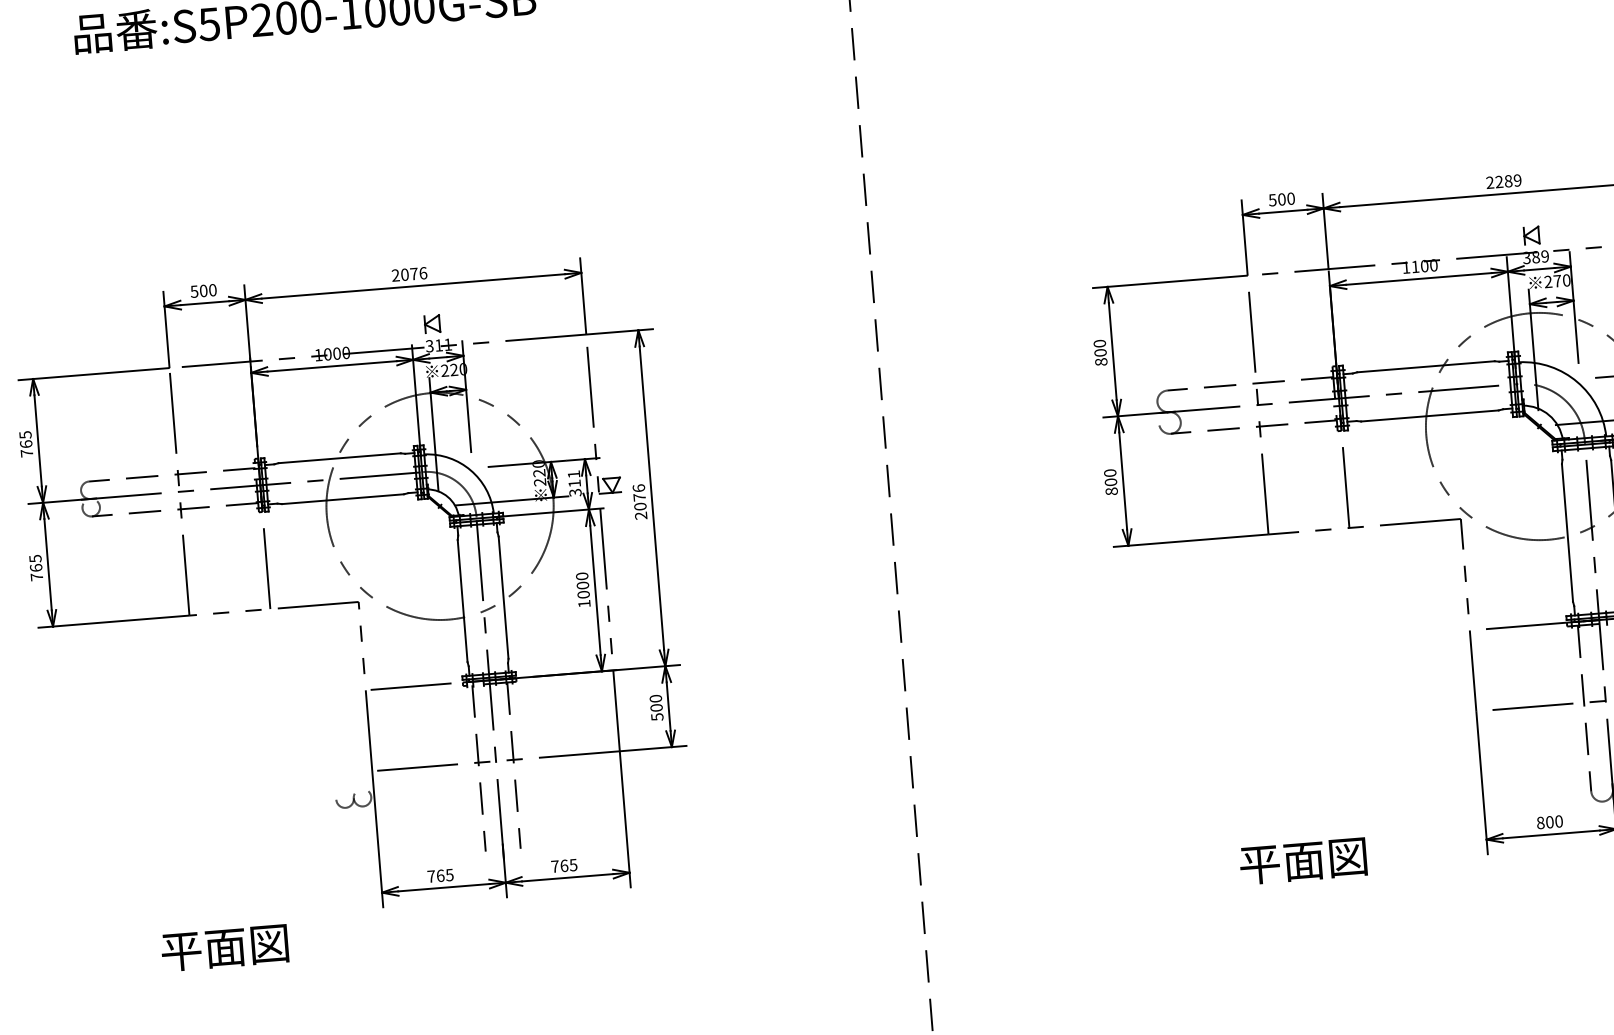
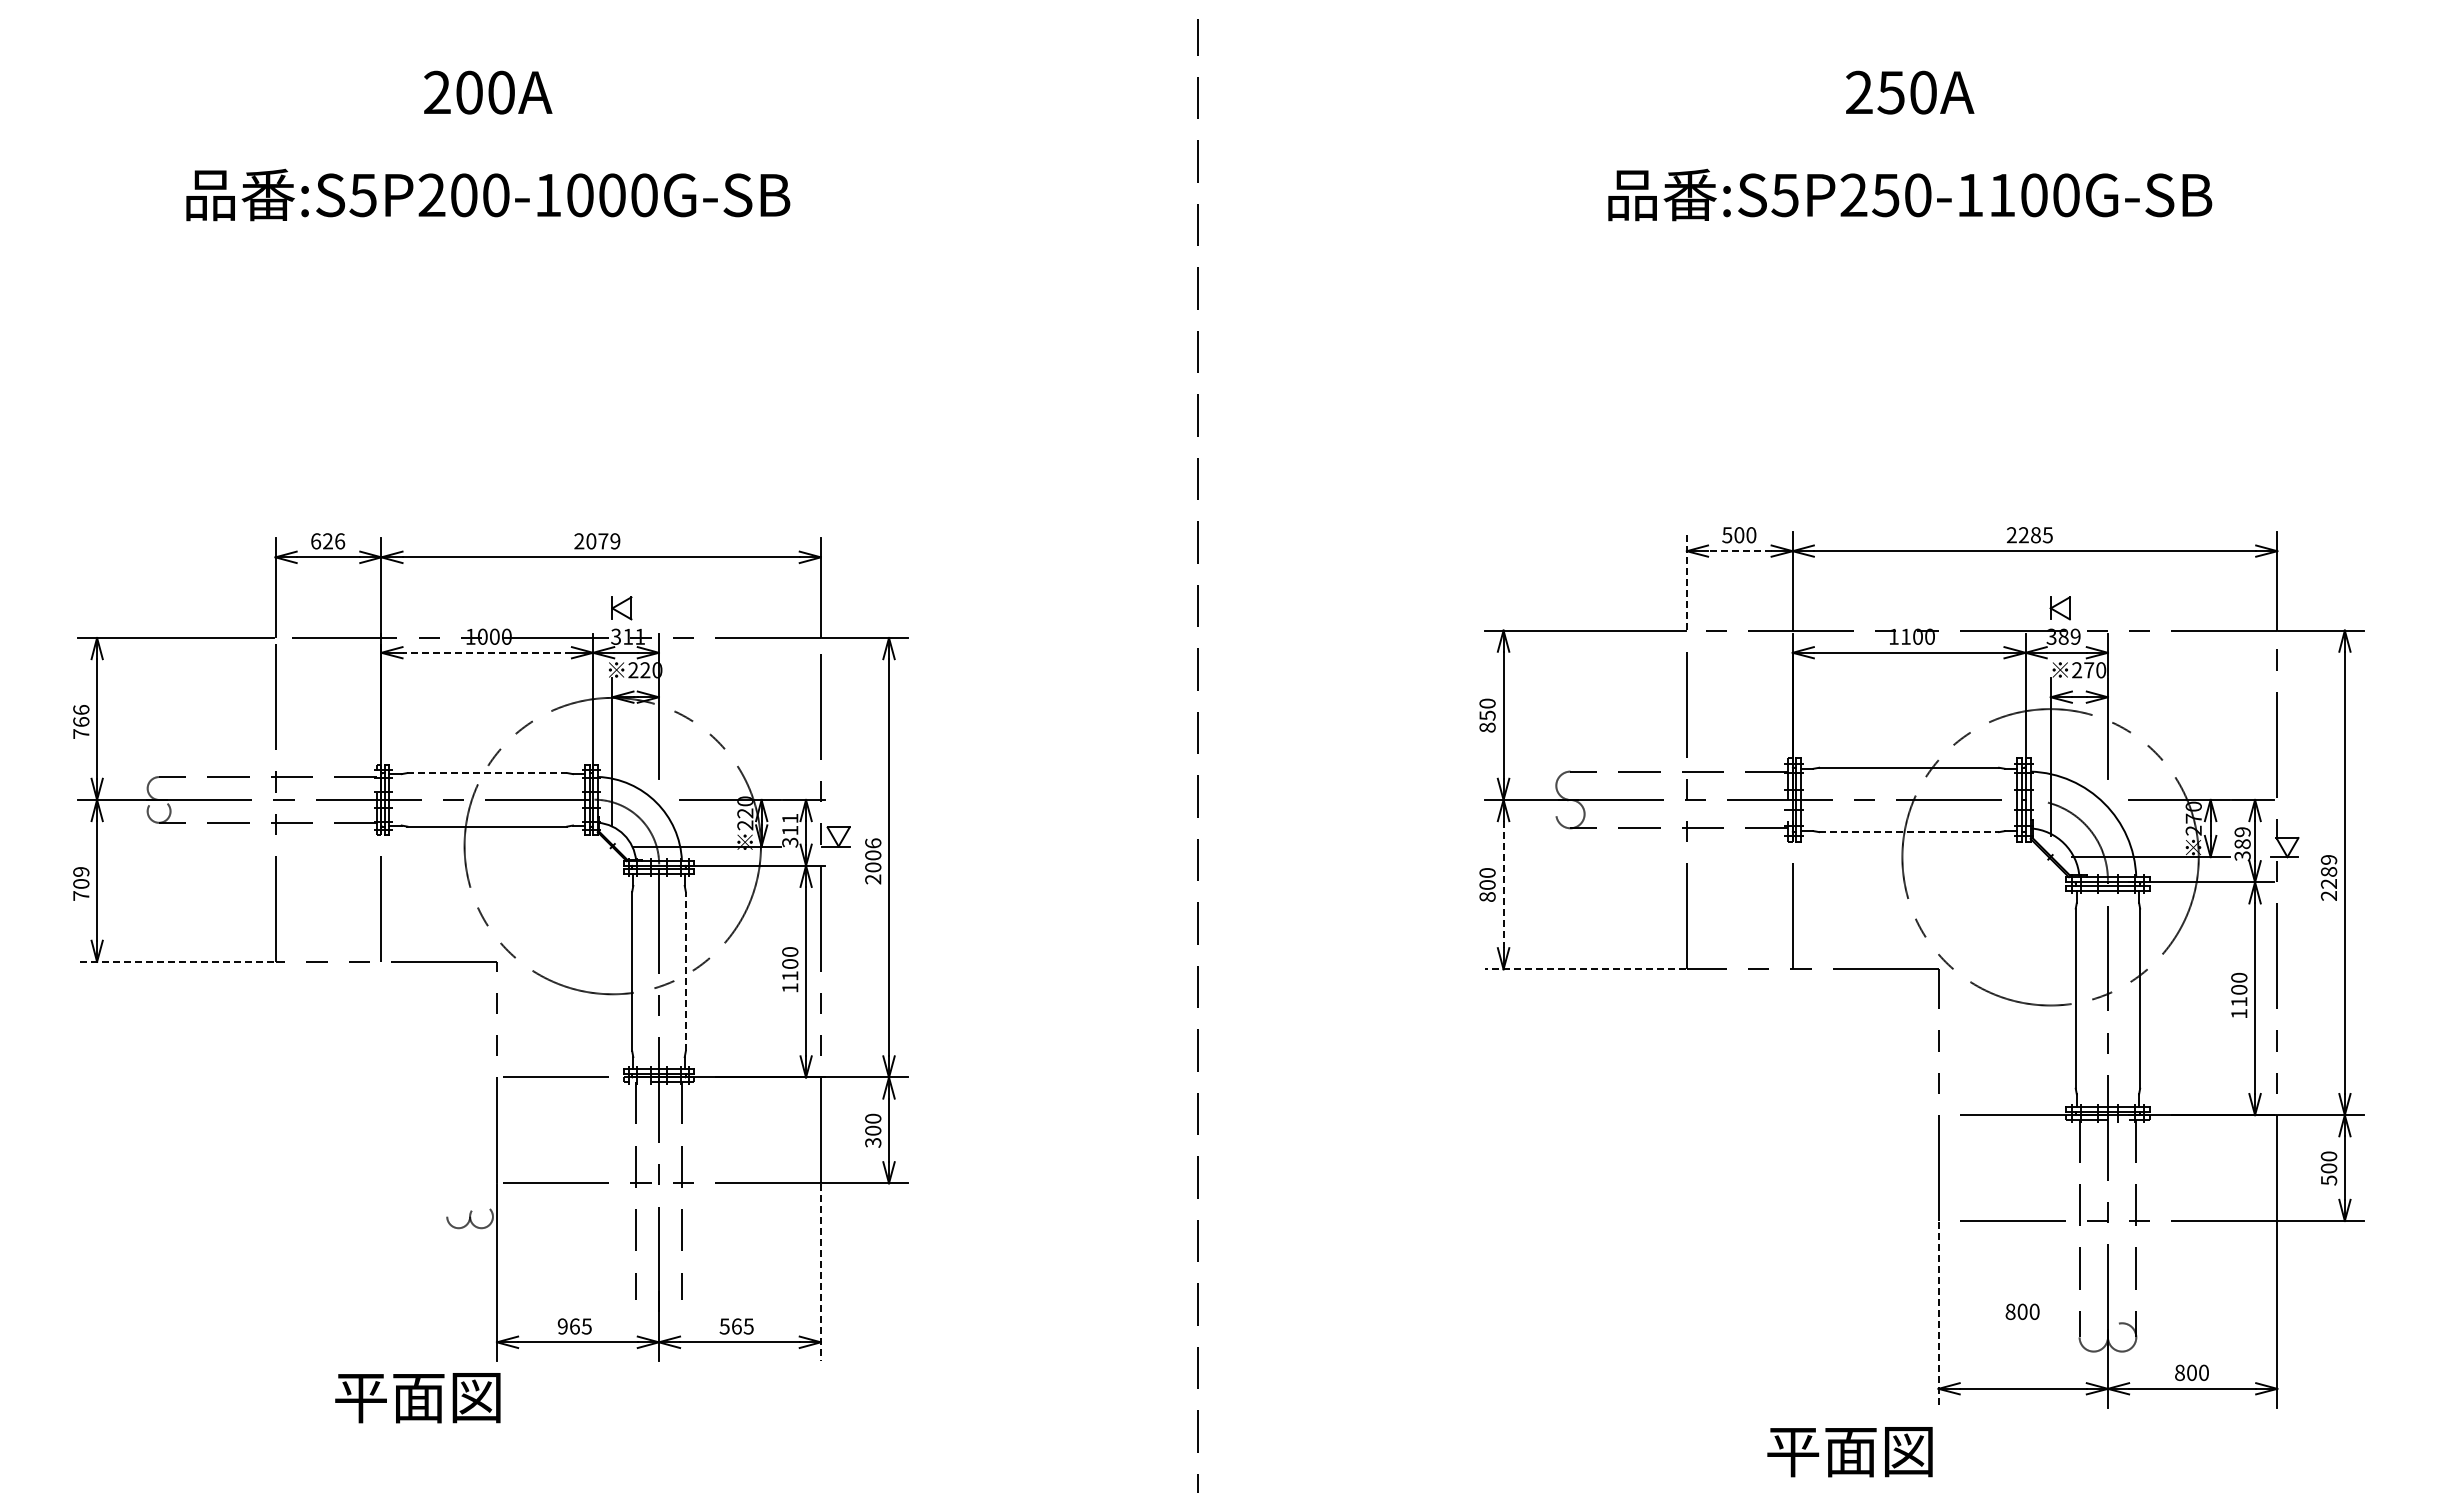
text: (1517, 180) -> (2047, 535), 2289 -> 2285
line: (1283, 211) -> (1739, 551), solid -> dashed
line: (1244, 237) -> (1686, 580), solid -> dashed
text: (423, 273) -> (615, 541), 2076 -> 2079
text: (203, 291) -> (327, 541), 500 -> 626
text: (1100, 352) -> (1487, 715), 800 -> 850
line: (332, 366) -> (487, 652), solid -> dashed
line: (1430, 416) -> (1909, 832), solid -> dashed
text: (25, 435) -> (81, 710), 765 -> 766
line: (339, 458) -> (487, 773), solid -> dashed
line: (1123, 480) -> (1503, 884), solid -> dashed
text: (639, 497) -> (873, 855), 2076 -> 2006
line: (1191, 540) -> (1585, 969), solid -> dashed
text: (35, 563) -> (81, 877), 765 -> 709
text: (583, 594) -> (790, 975), 1000 -> 1100
line: (503, 597) -> (685, 971), solid -> dashed
line: (112, 621) -> (175, 961), solid -> dashed
text: (656, 716) -> (872, 1142), 500 -> 300
line: (1482, 783) -> (1938, 1315), solid -> dashed
line: (625, 820) -> (820, 1273), solid -> dashed
text: (1549, 821) -> (2022, 1311), moved
text: (1303, 861) -> (1849, 1452), moved
text: (554, 866) -> (724, 1326), 765 -> 565
text: (431, 876) -> (562, 1326), 765 -> 965
text: (224, 948) -> (417, 1398), moved

